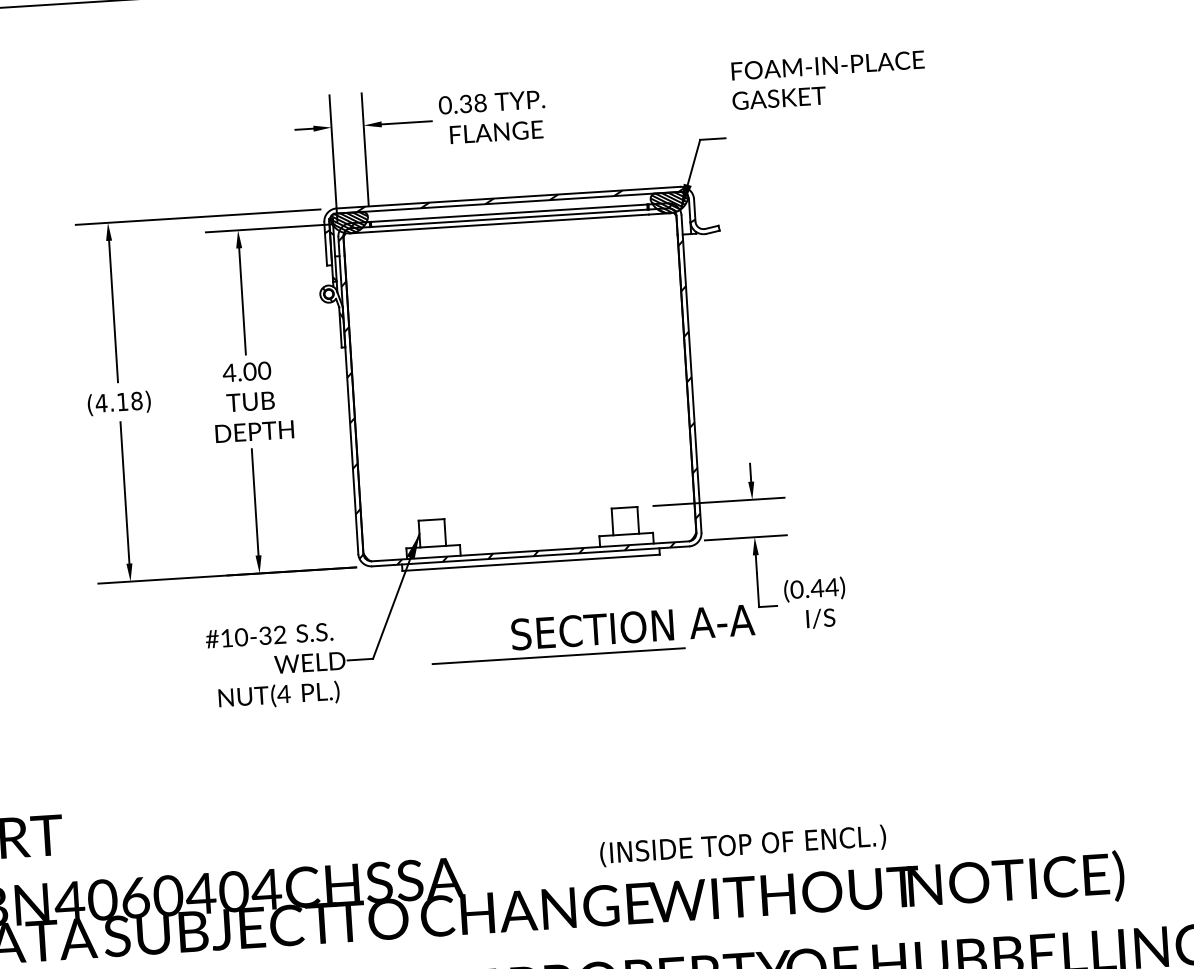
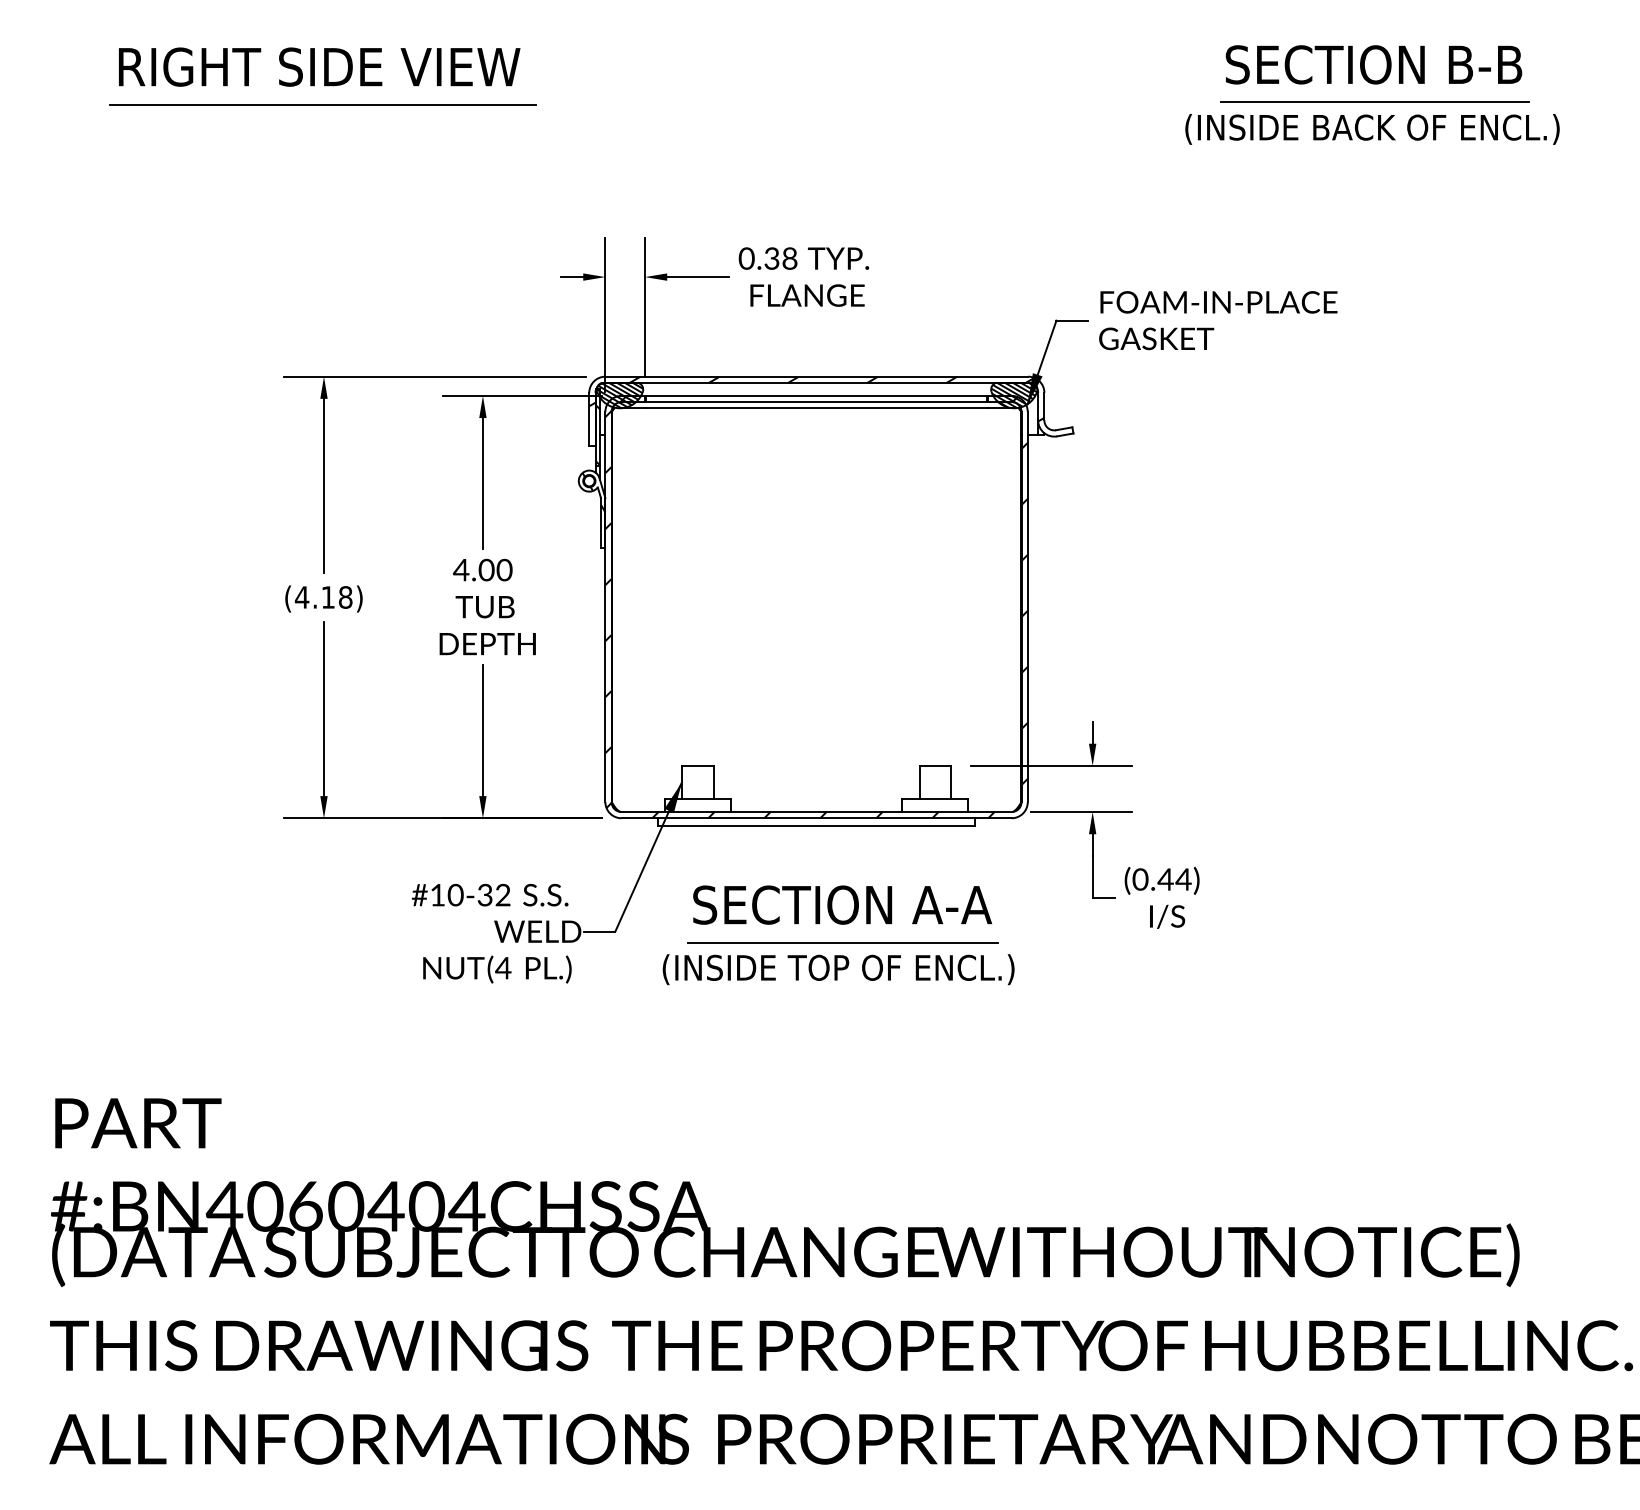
text: (828, 80) -> (1218, 320), moved
text: (632, 626) -> (842, 904), moved
text: (742, 845) -> (838, 969), moved

